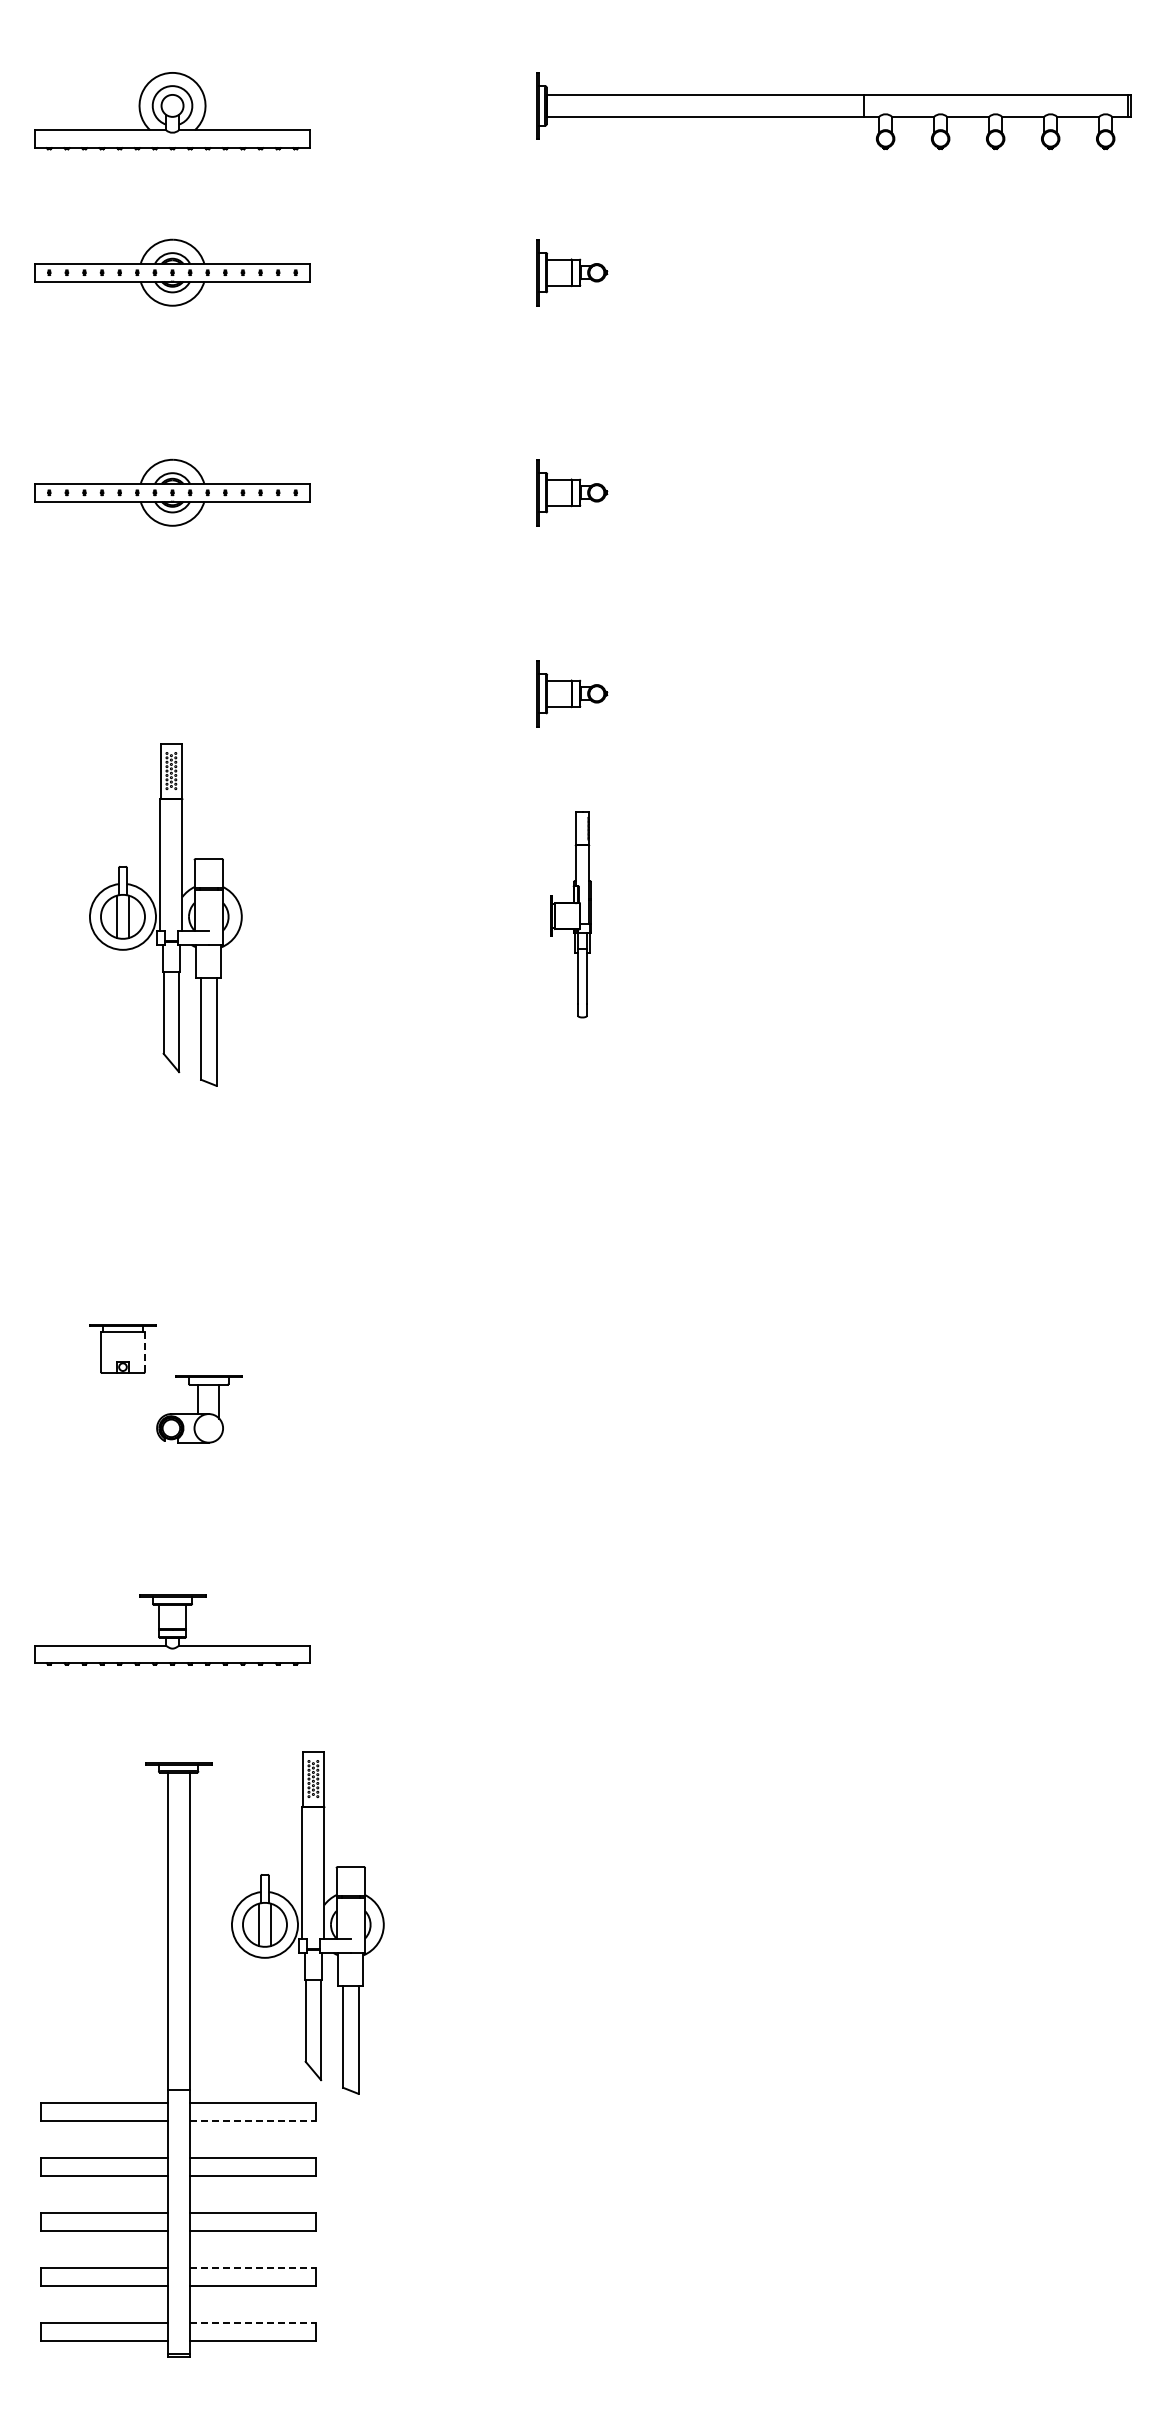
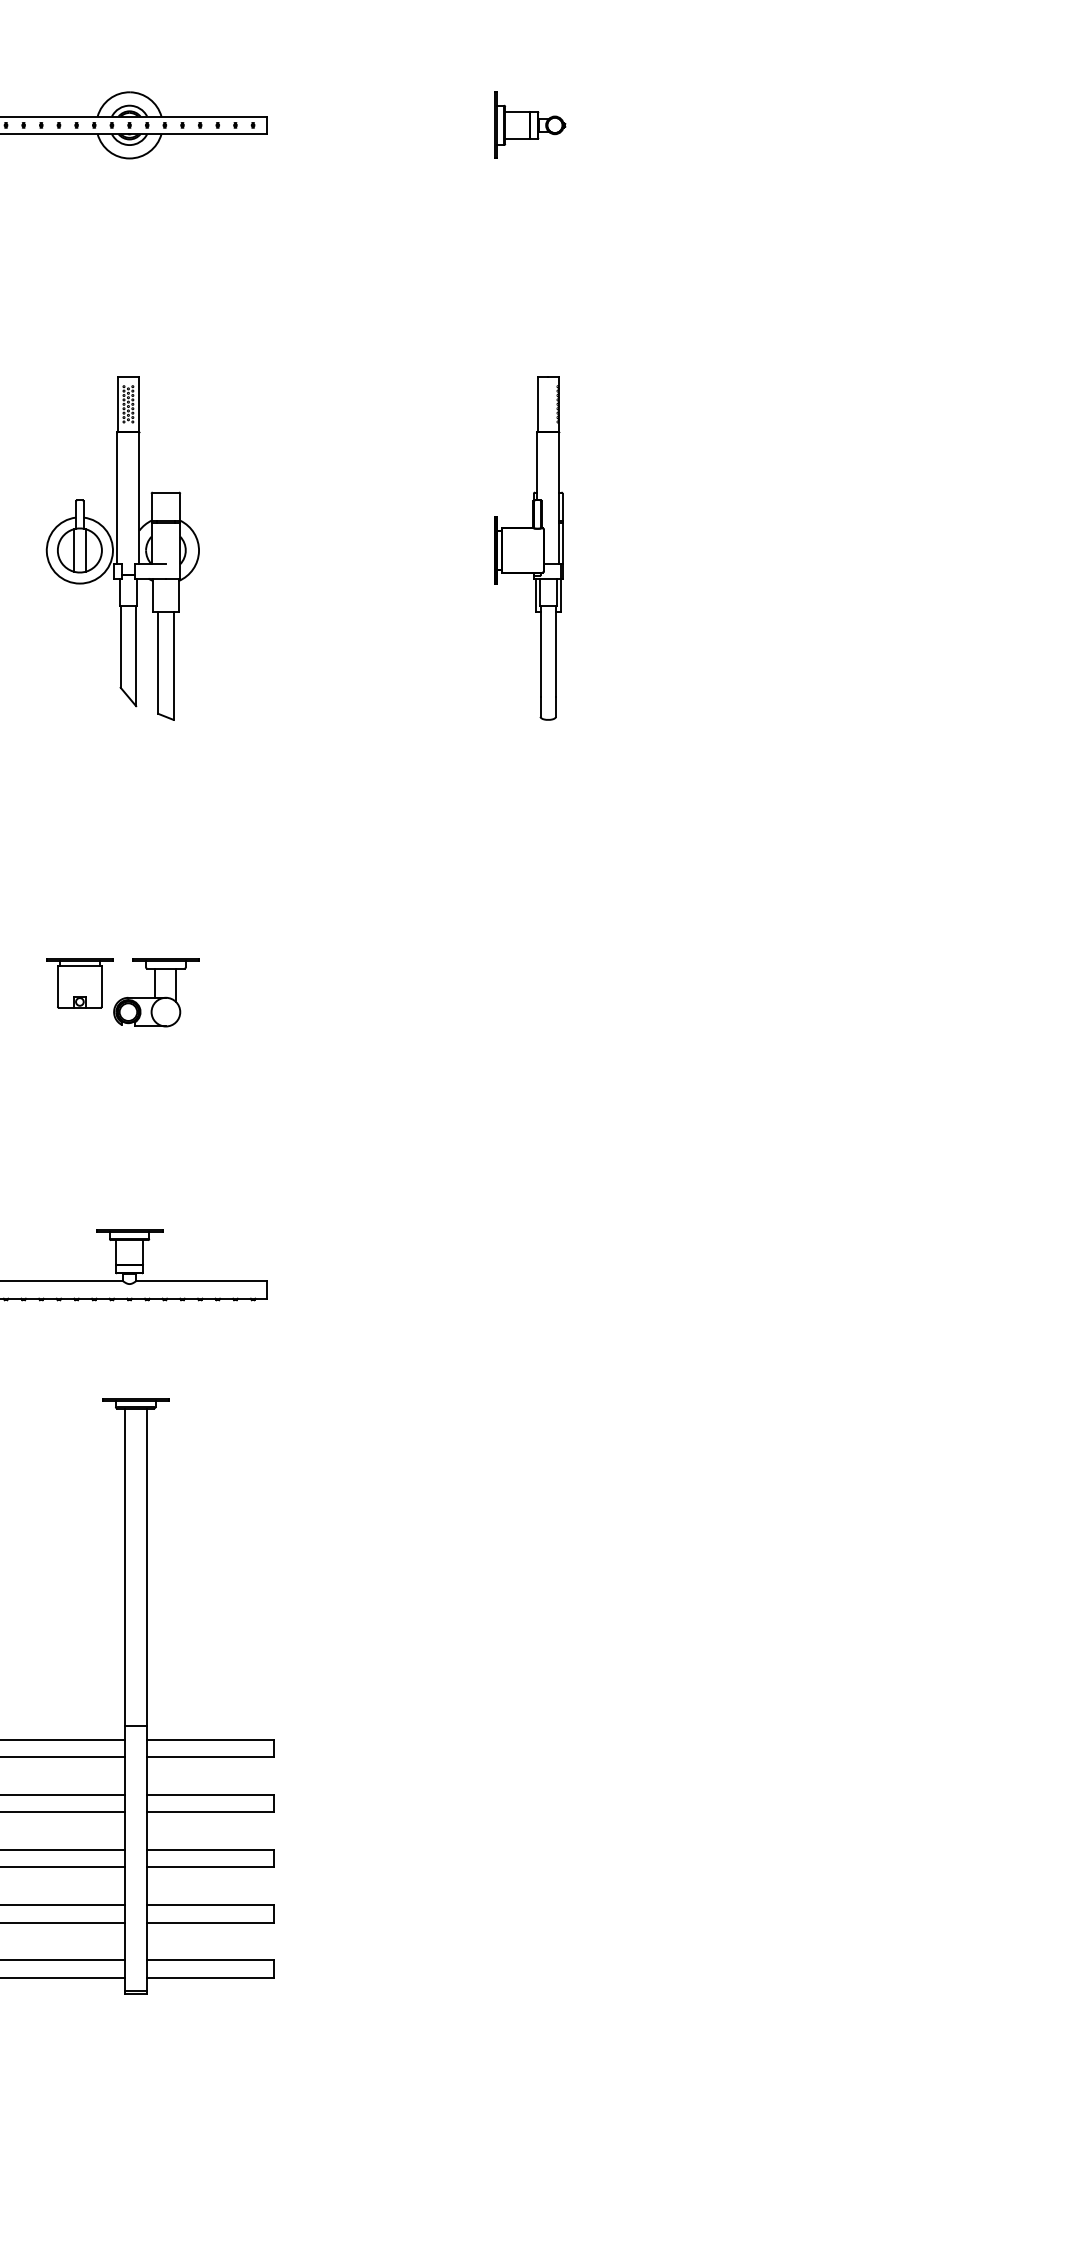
part: (572, 693) -> (530, 326), removed
part: (570, 914) -> (528, 548), size x1.67
line: (144, 1351) -> (101, 986), dashed -> solid
part: (199, 1409) -> (156, 993), moved
part: (307, 1922) -> (264, 1558), removed
line: (253, 2120) -> (210, 1757), dashed -> solid
line: (253, 2267) -> (210, 1904), dashed -> solid
line: (253, 2322) -> (210, 1959), dashed -> solid

